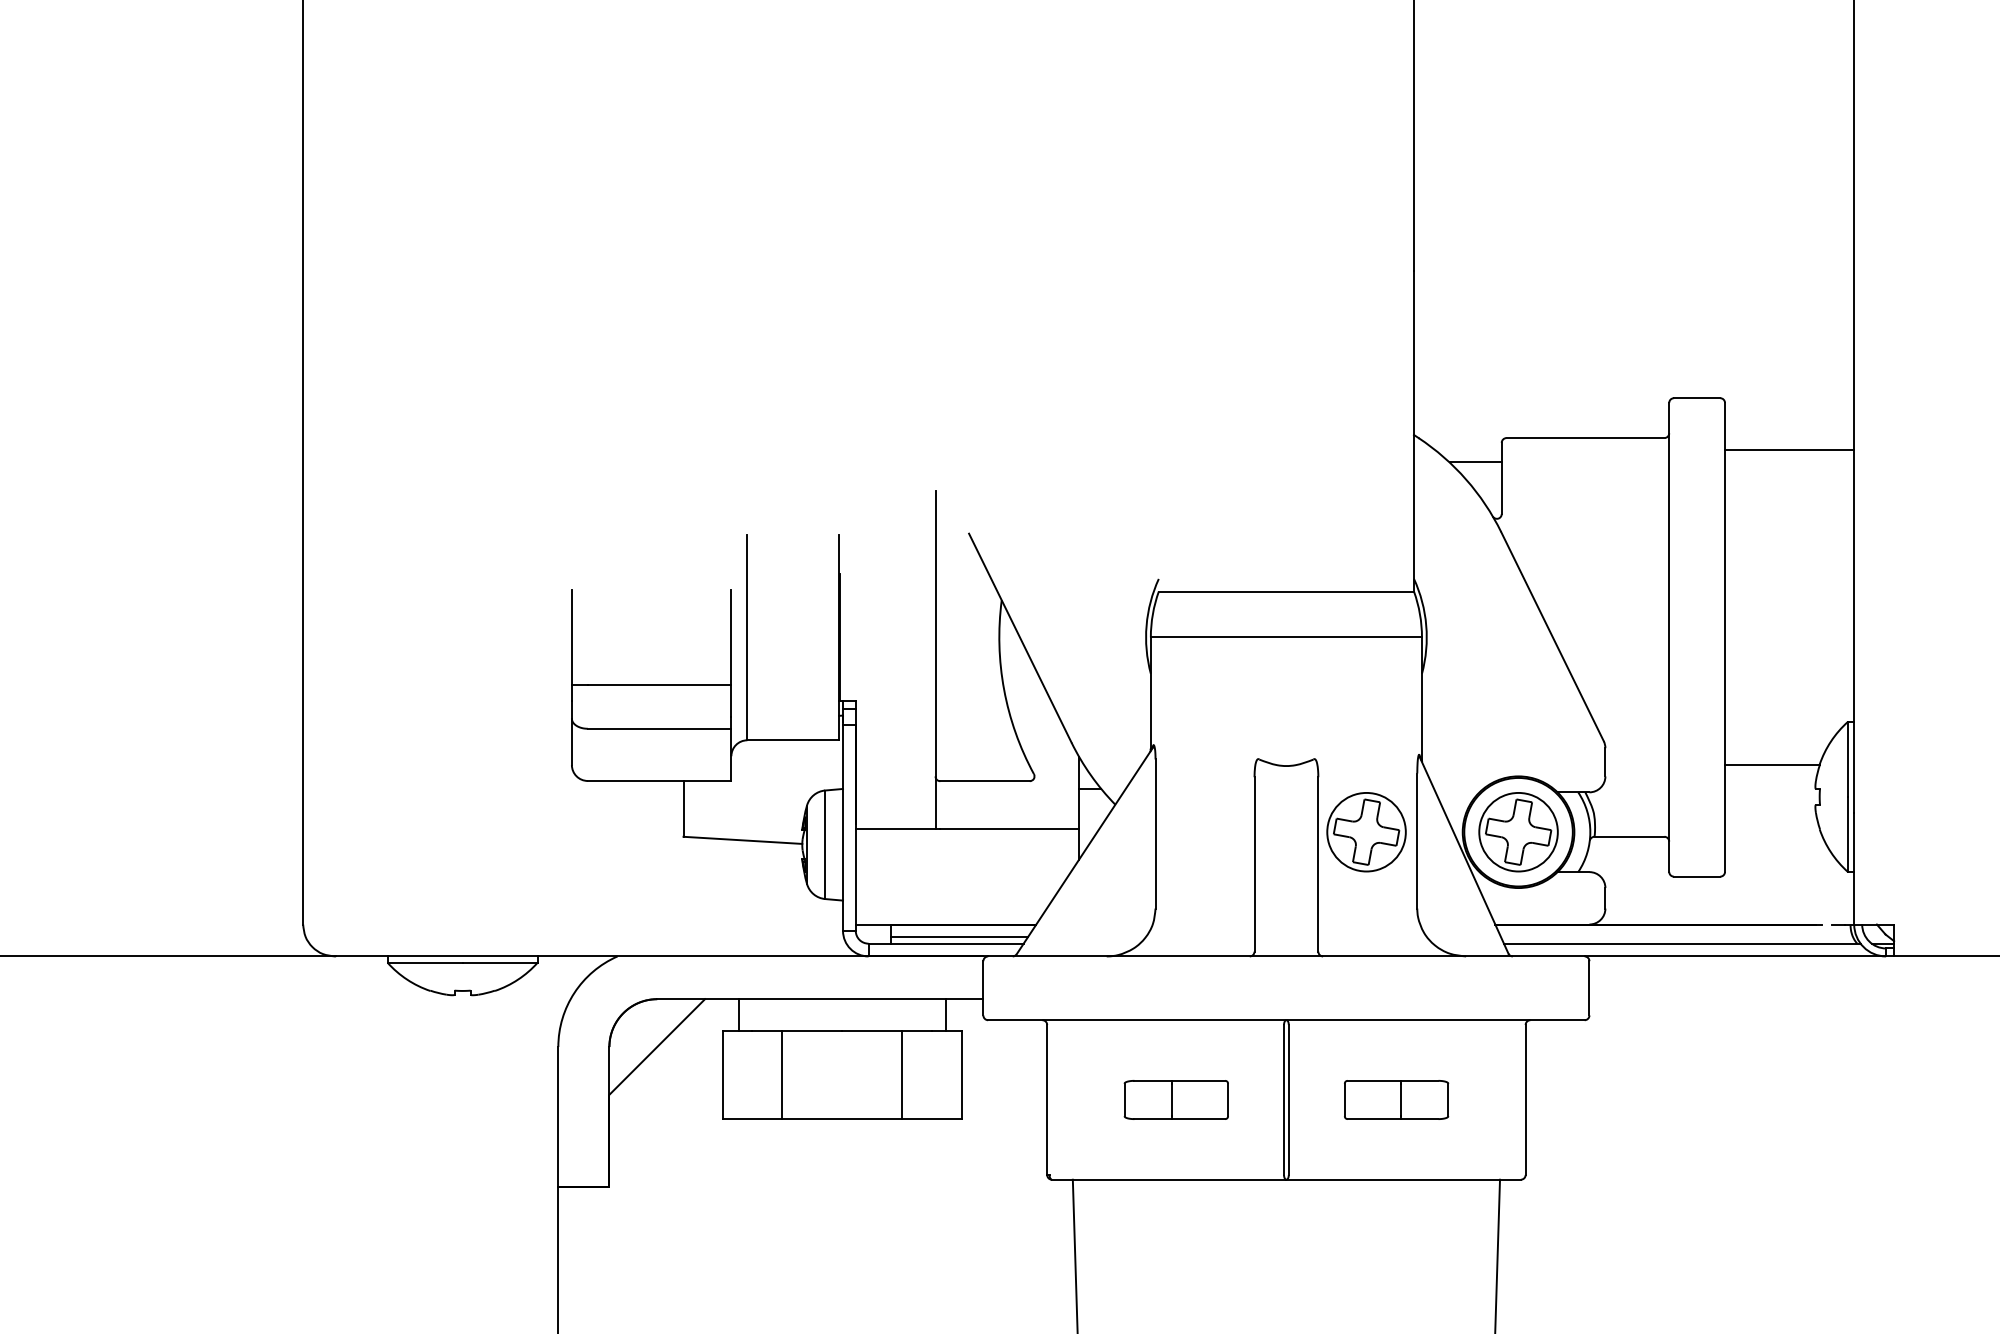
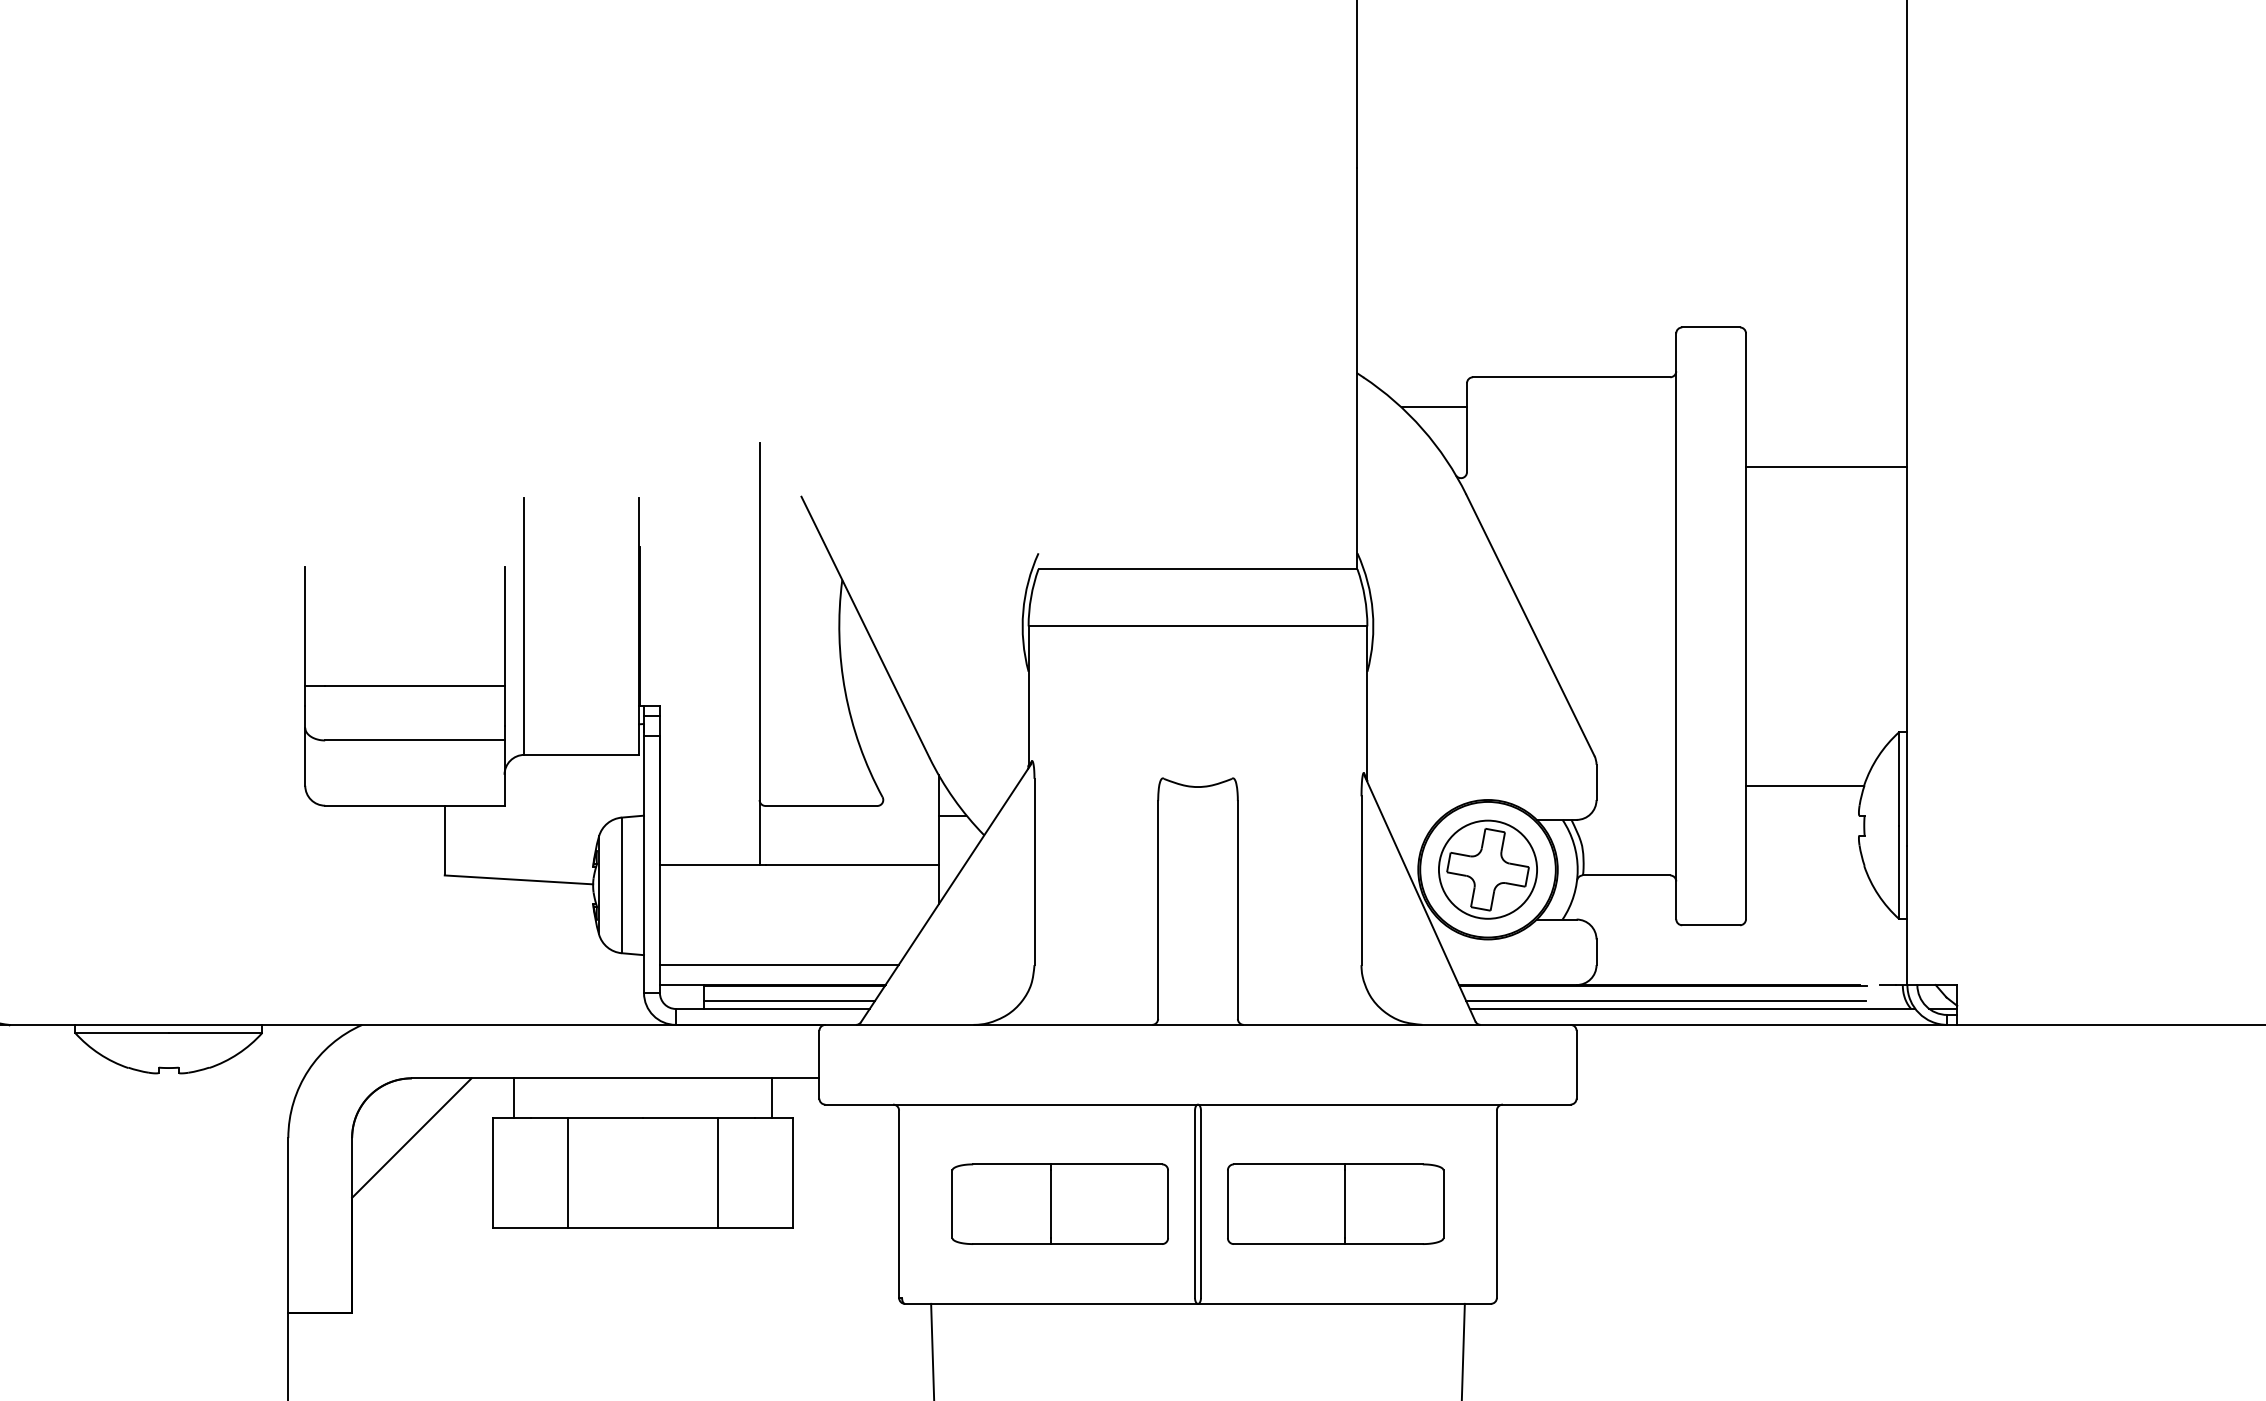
line: (1789, 449) -> (1826, 466), moved
part: (1366, 832) -> (1298, 870), removed
line: (950, 908) -> (778, 965), added
line: (1661, 937) -> (1666, 1001), added
part: (1176, 1099) -> (1060, 1203), size x1.67
part: (1396, 1099) -> (1335, 1203), size x1.67

